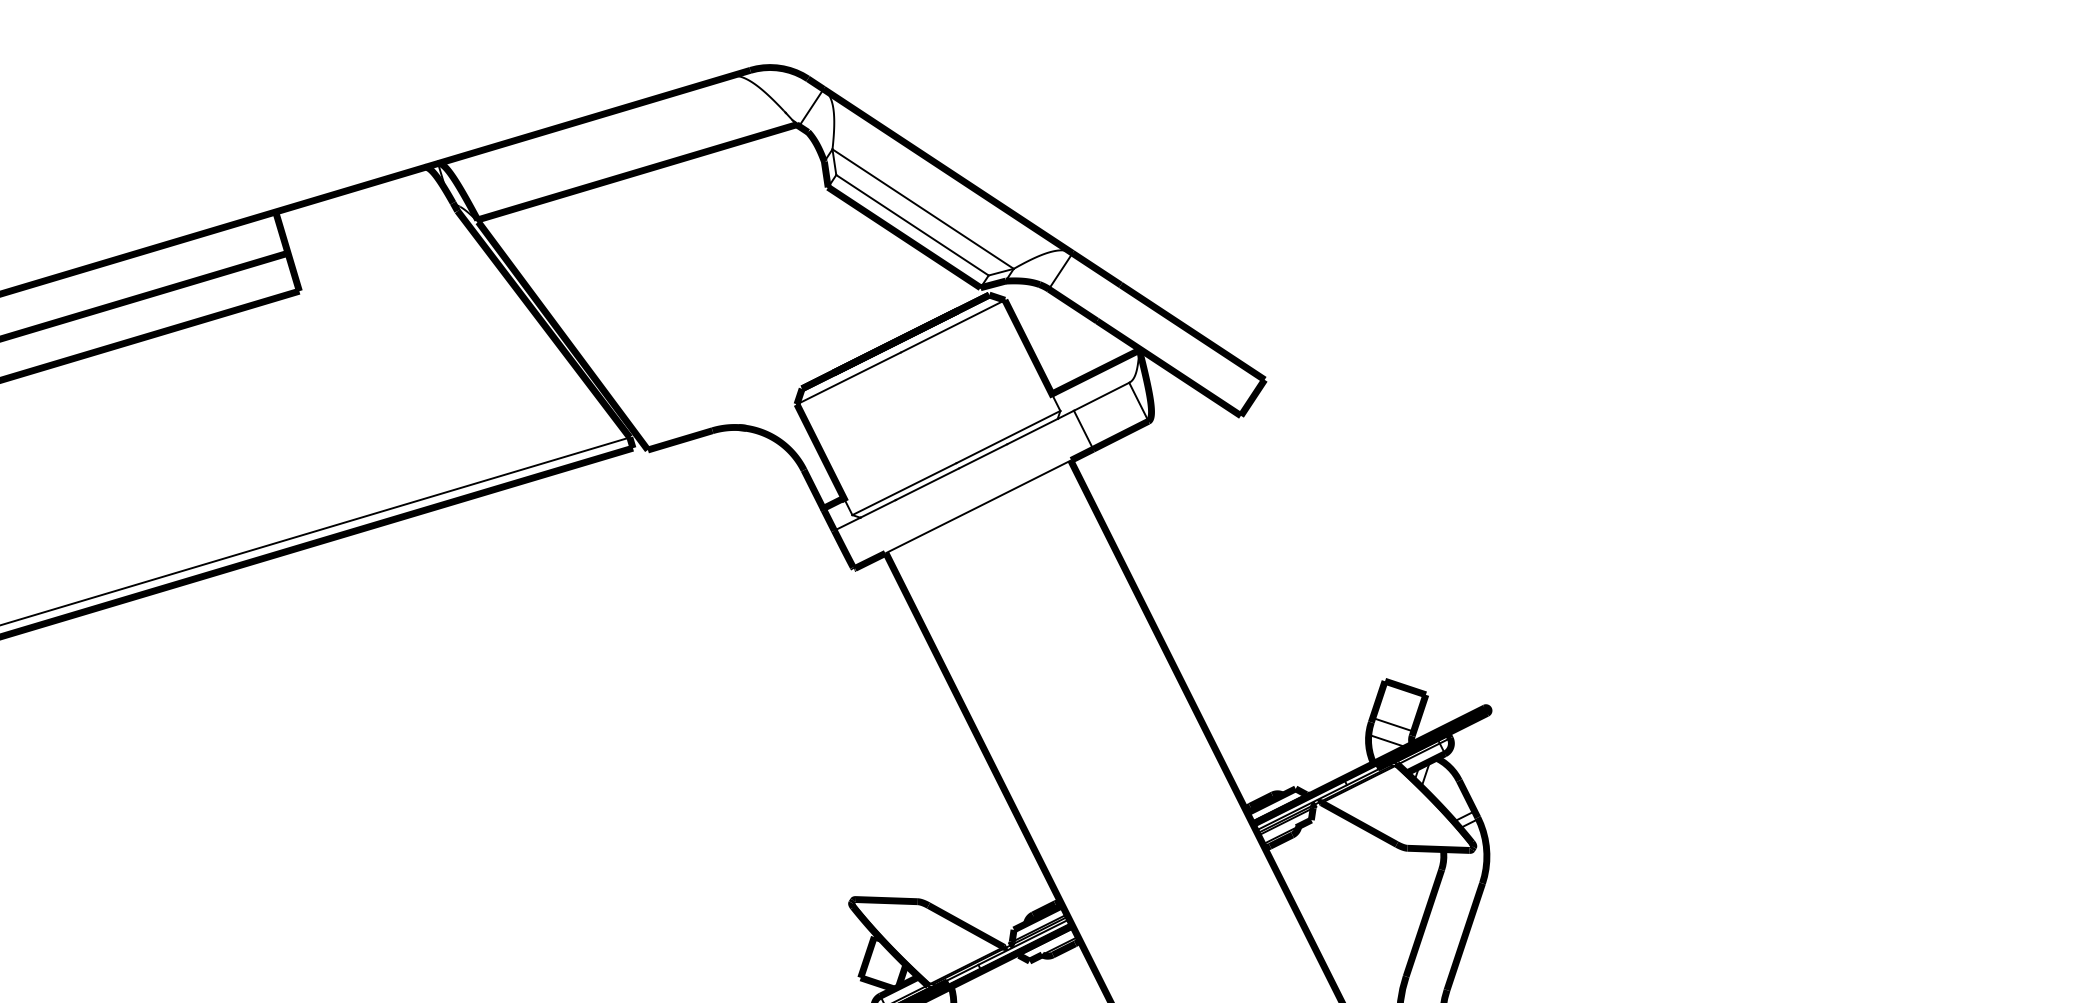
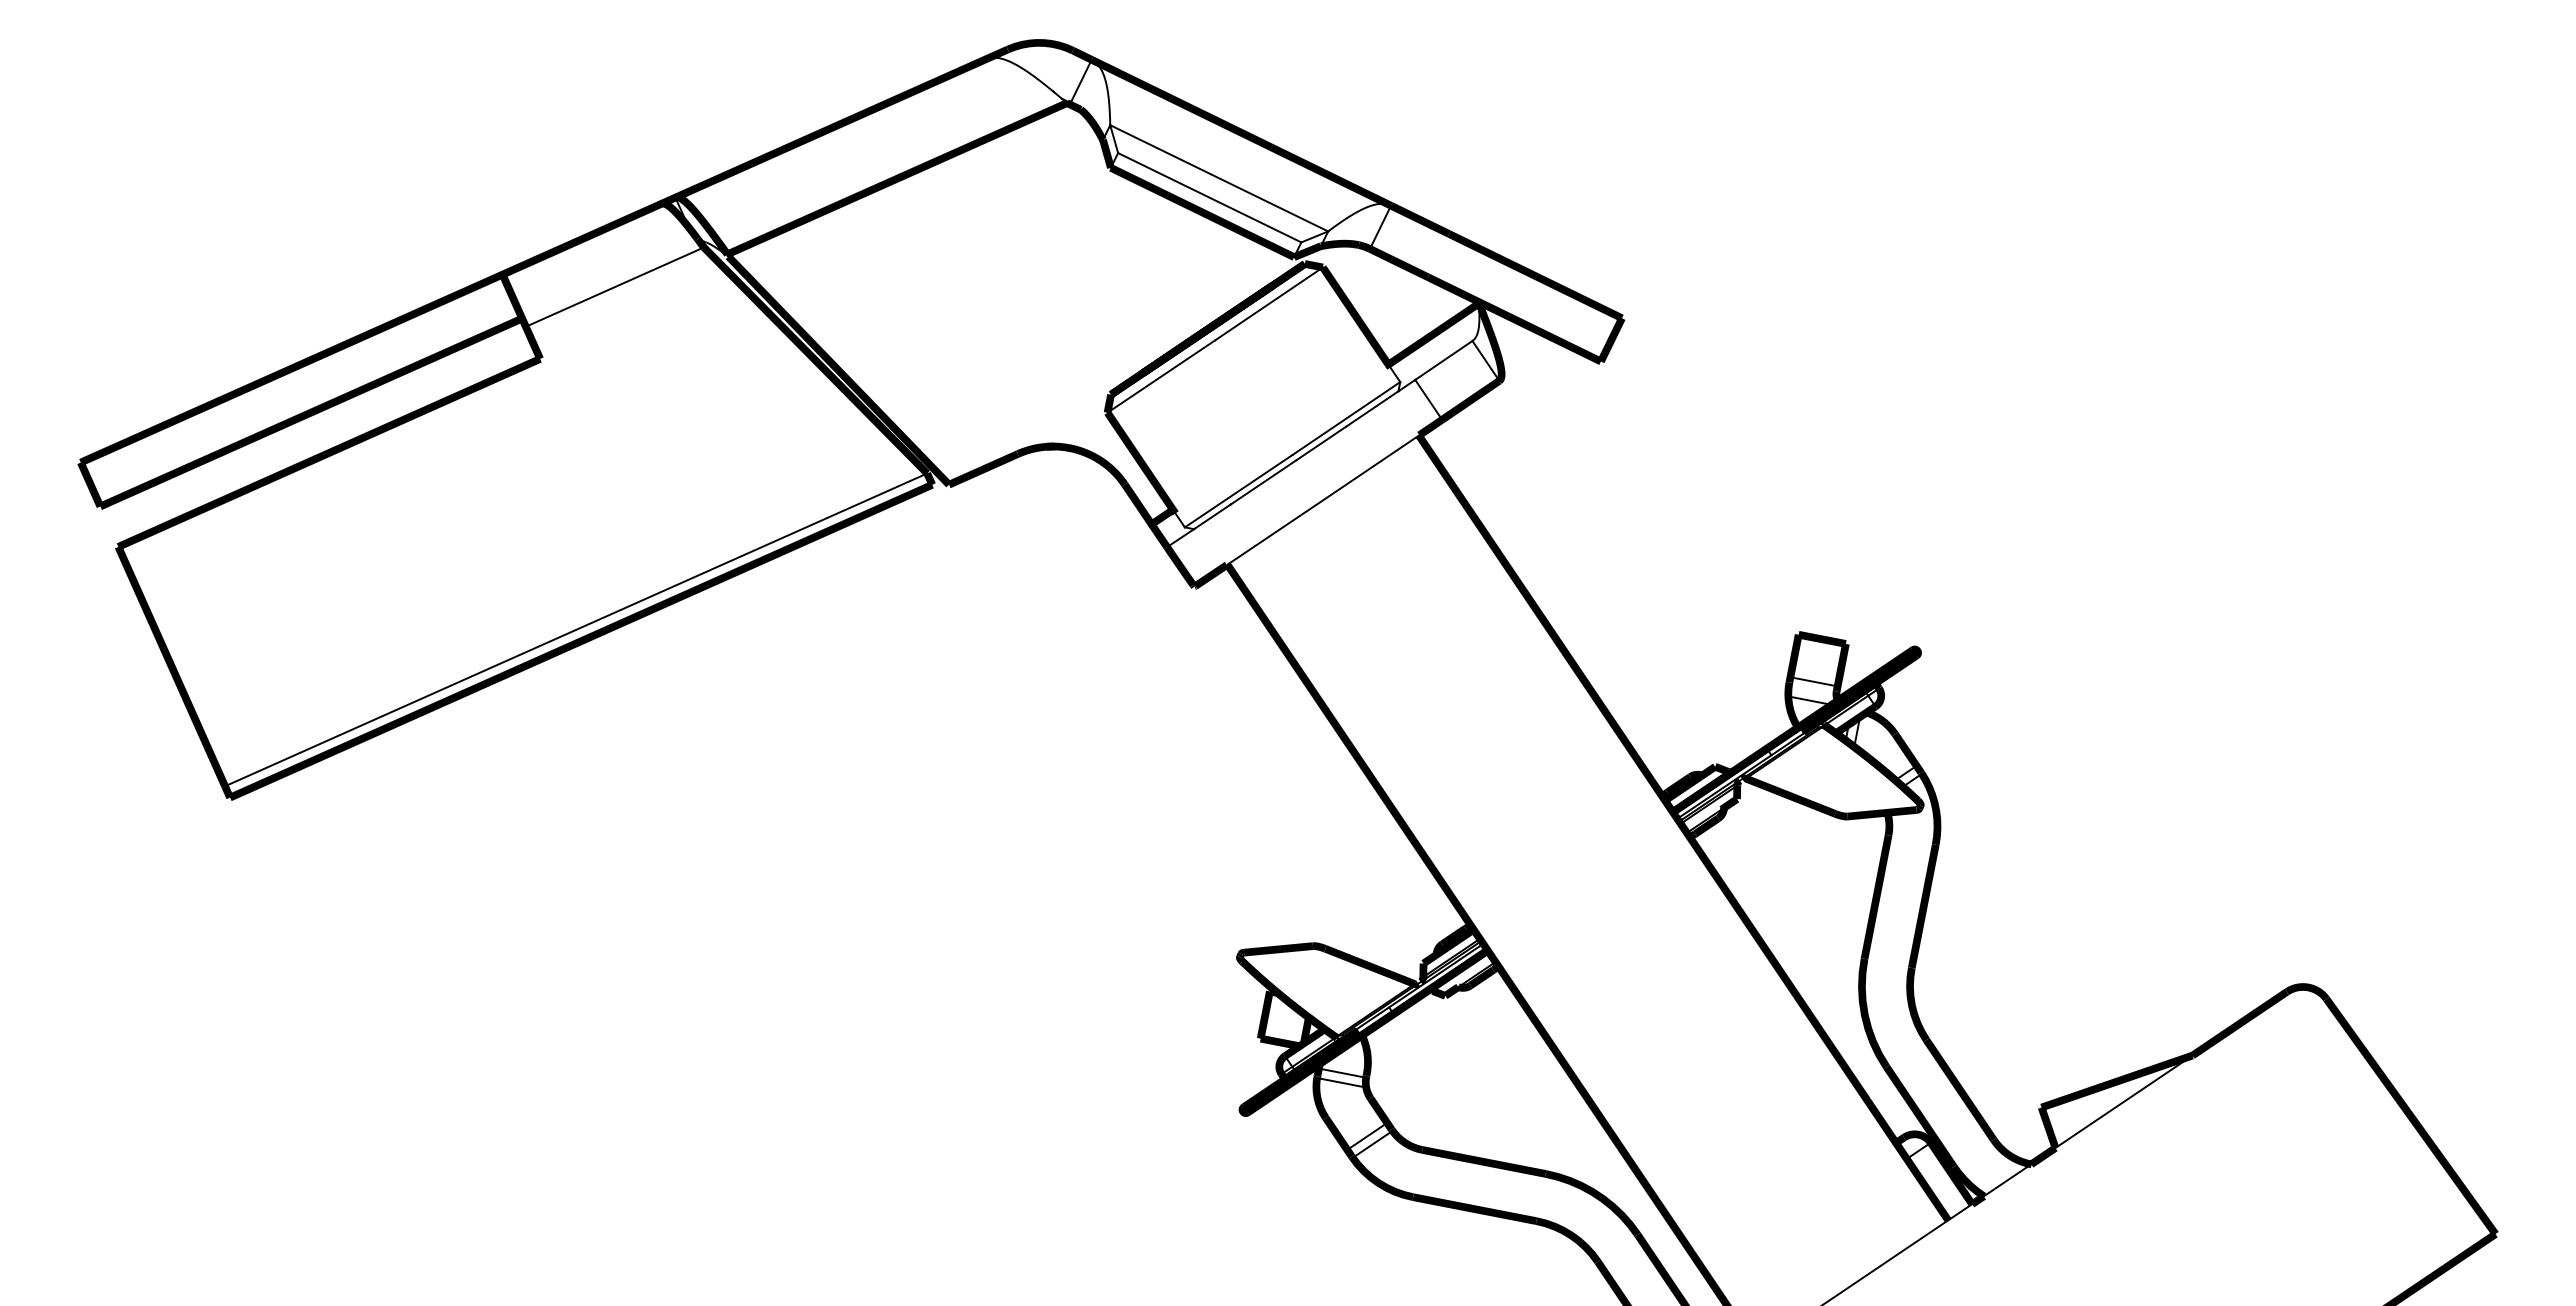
line: (373, 235) -> (614, 286), added

